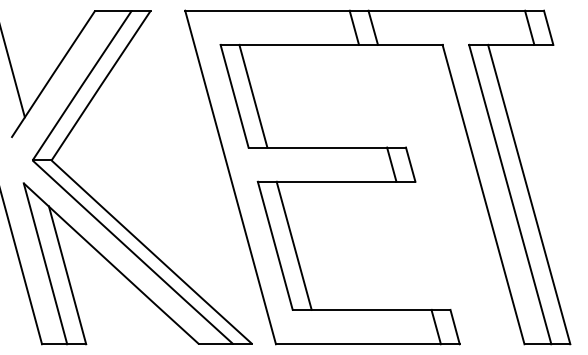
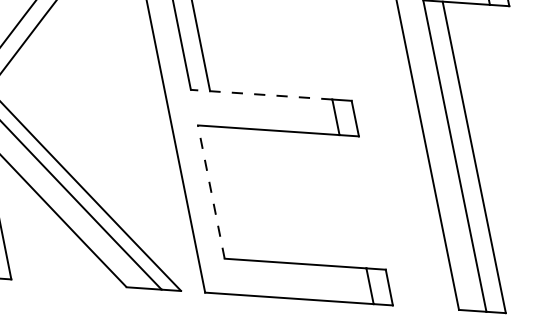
line: (317, 147) -> (261, 94), solid -> dashed
line: (275, 245) -> (211, 191), solid -> dashed
line: (293, 245) -> (229, 192), removed

